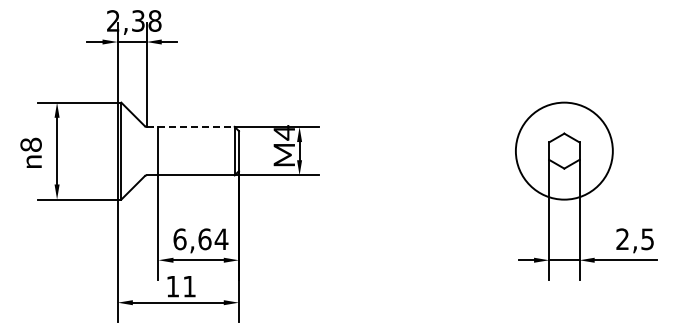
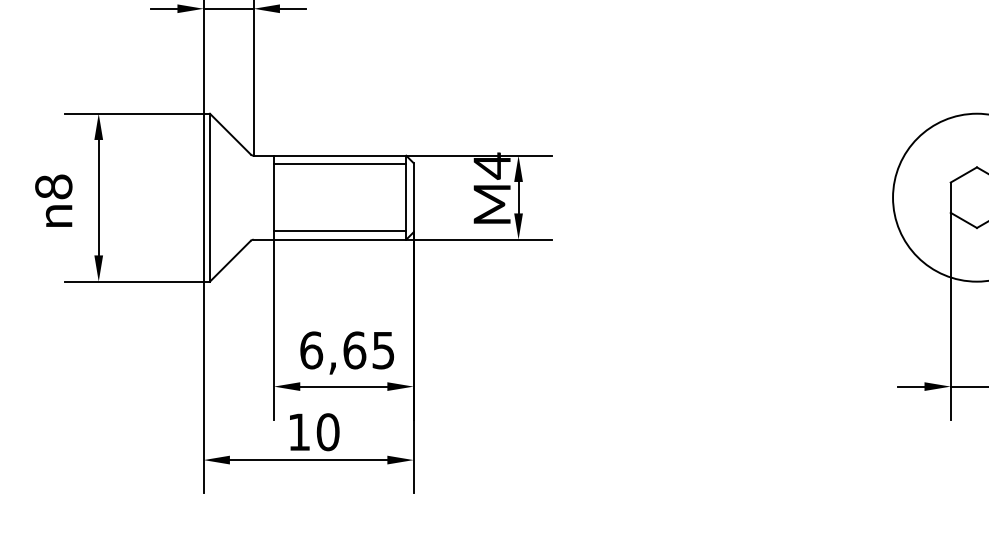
line: (191, 126) -> (331, 155), dashed -> solid
line: (196, 131) -> (340, 163), added
line: (196, 170) -> (340, 231), added
text: (221, 239) -> (383, 350), 6,64 -> 6,65
text: (189, 286) -> (327, 432), 11 -> 10

